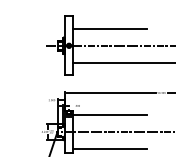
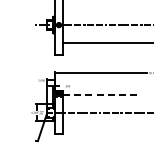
line: (109, 28) -> (100, 7), removed
line: (110, 114) -> (101, 95), solid -> dashed
line: (109, 149) -> (100, 130), removed

